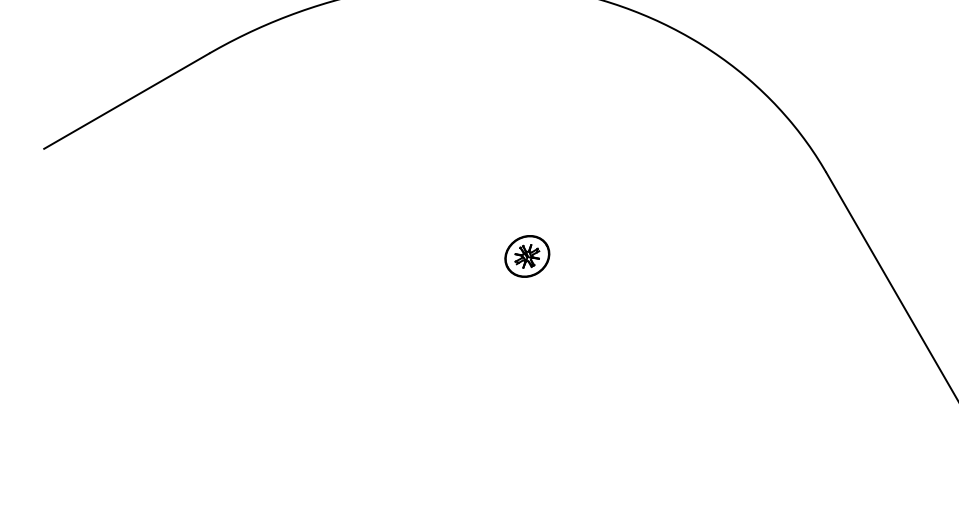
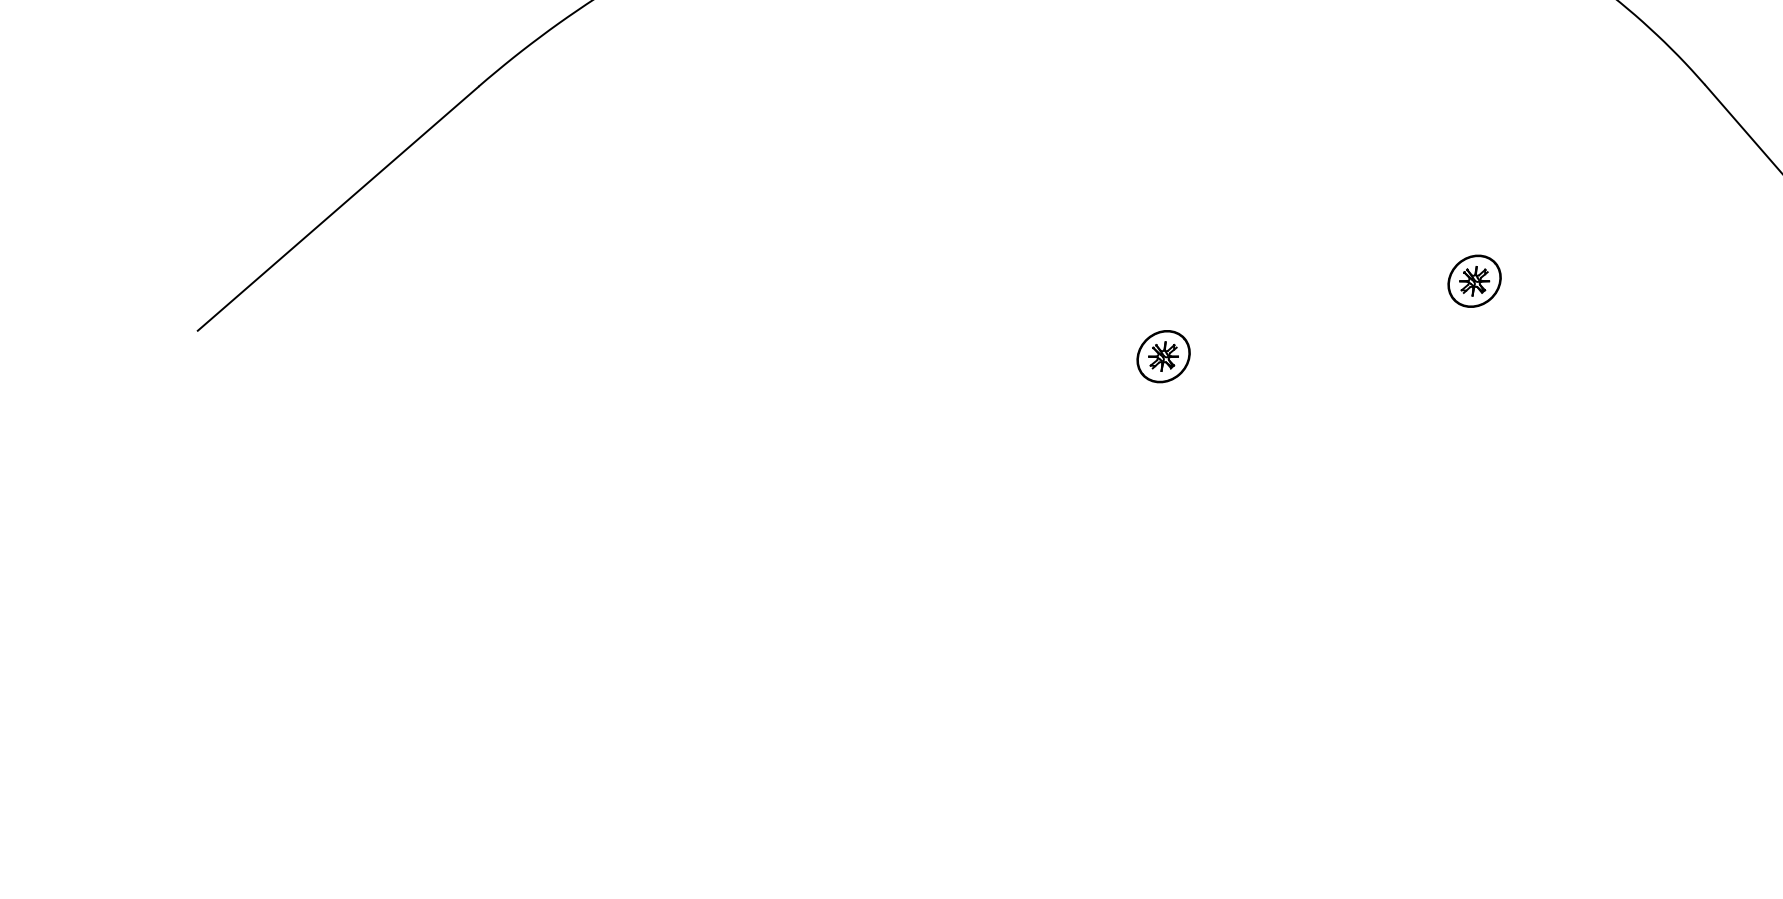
part: (690, 248) -> (1473, 280), added
part: (527, 255) -> (1163, 355), size x0.62

